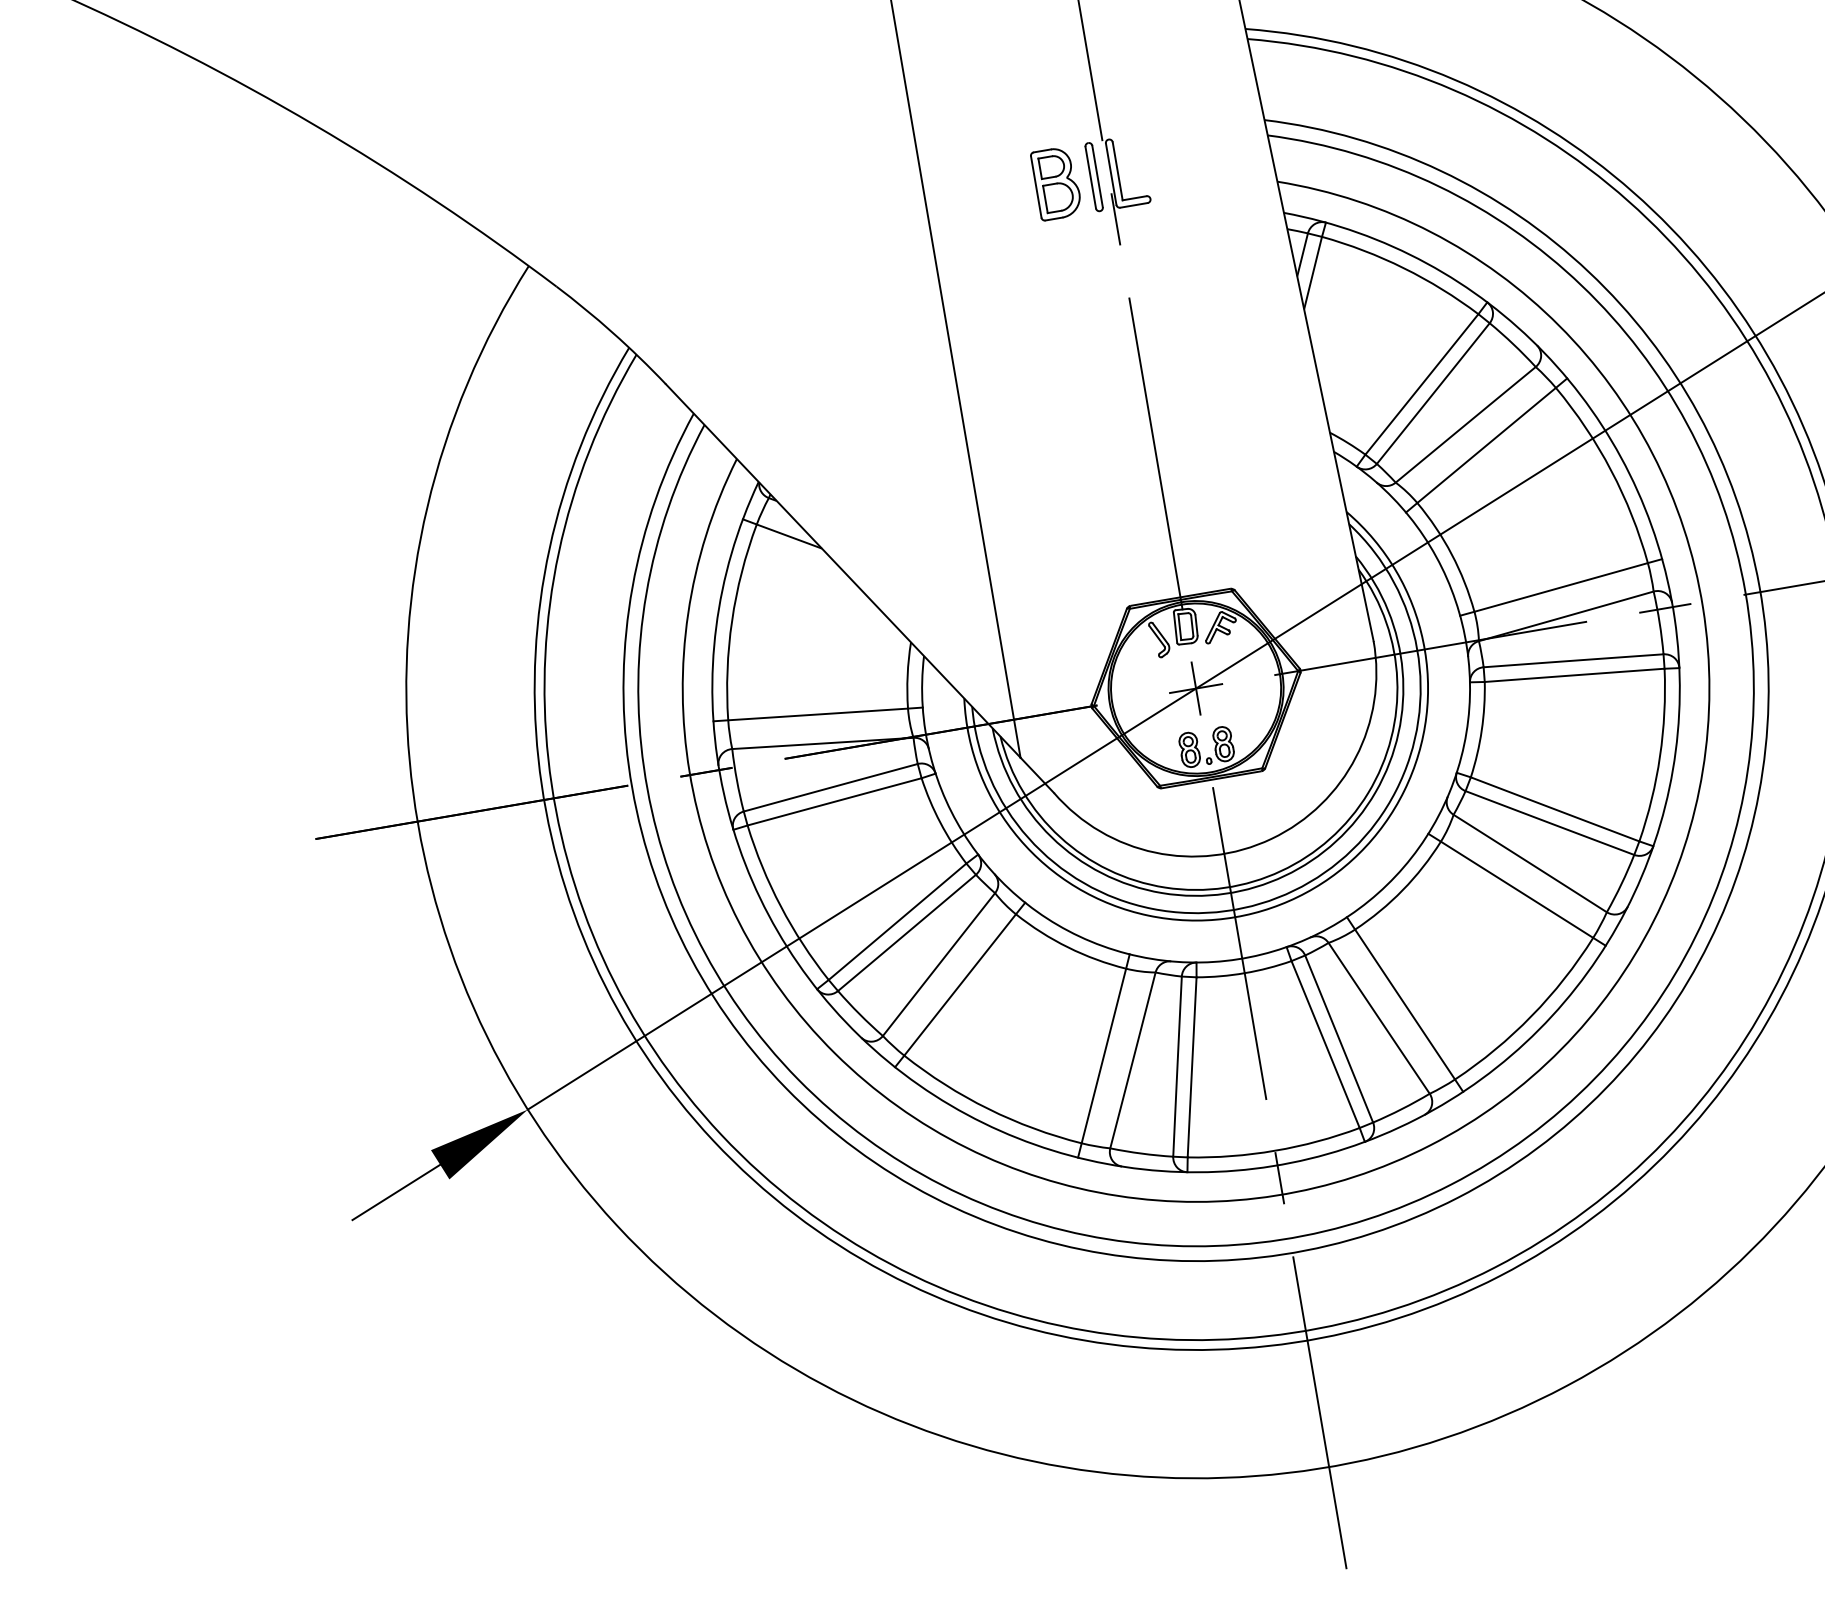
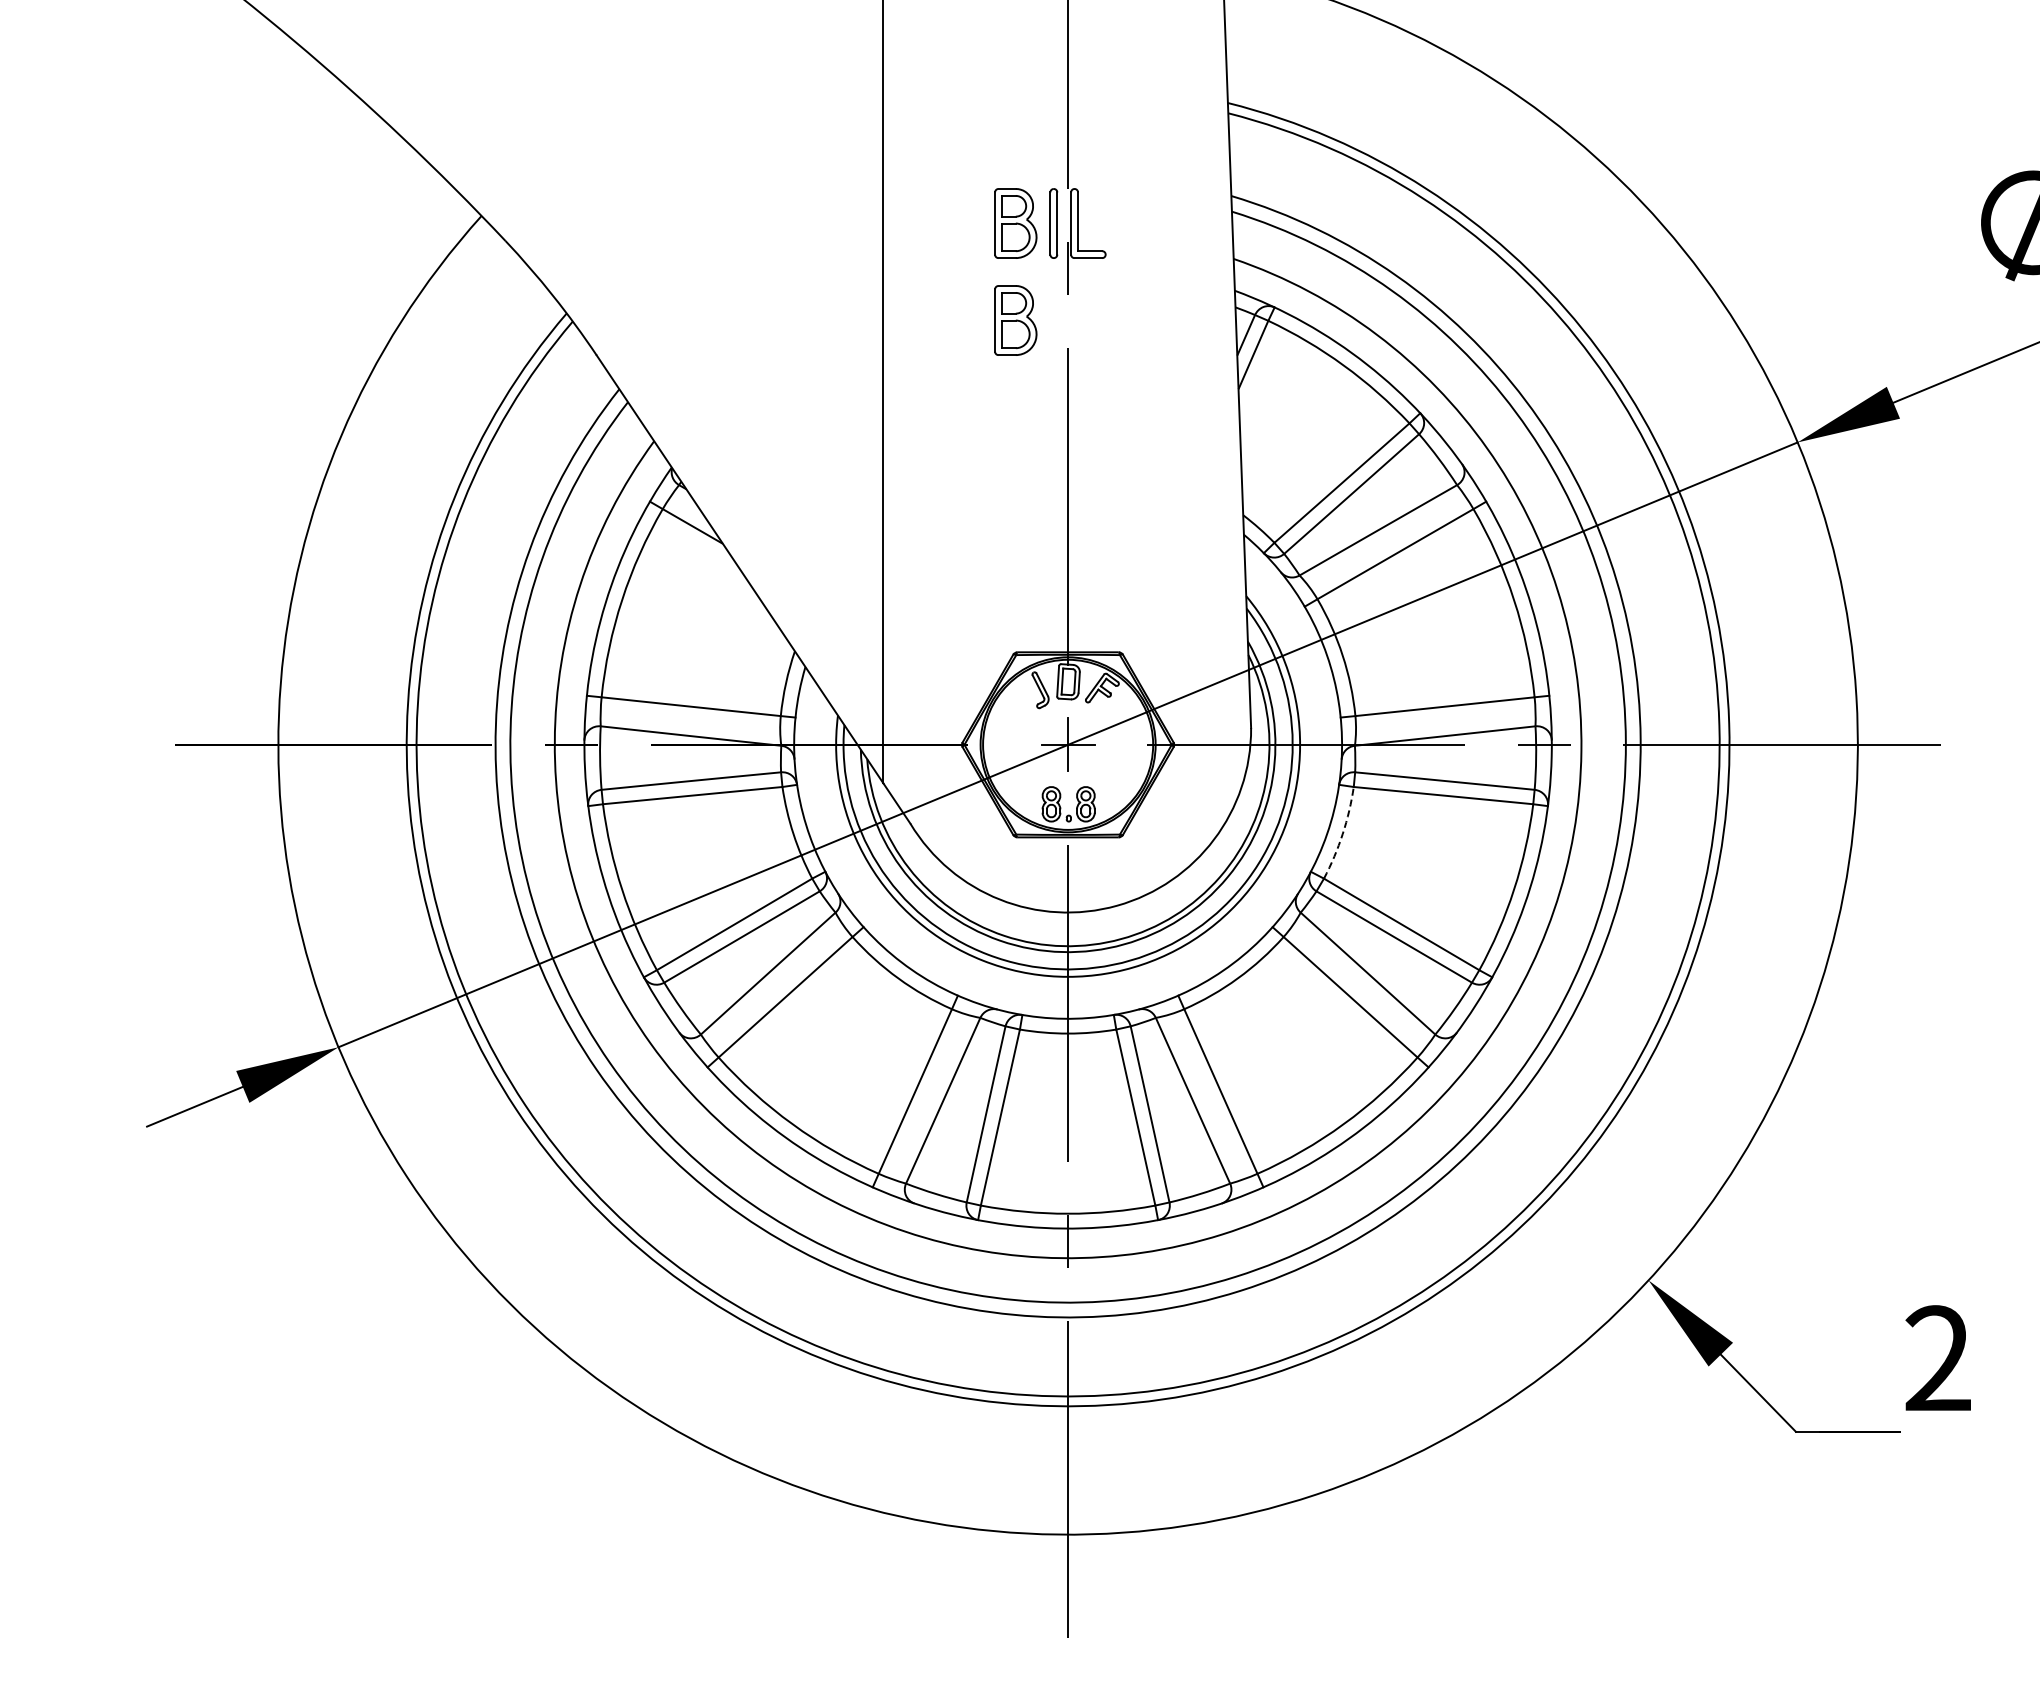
part: (1072, 279) -> (1015, 320), added
arc: (1481, 730) -> (1342, 834), solid -> dashed

